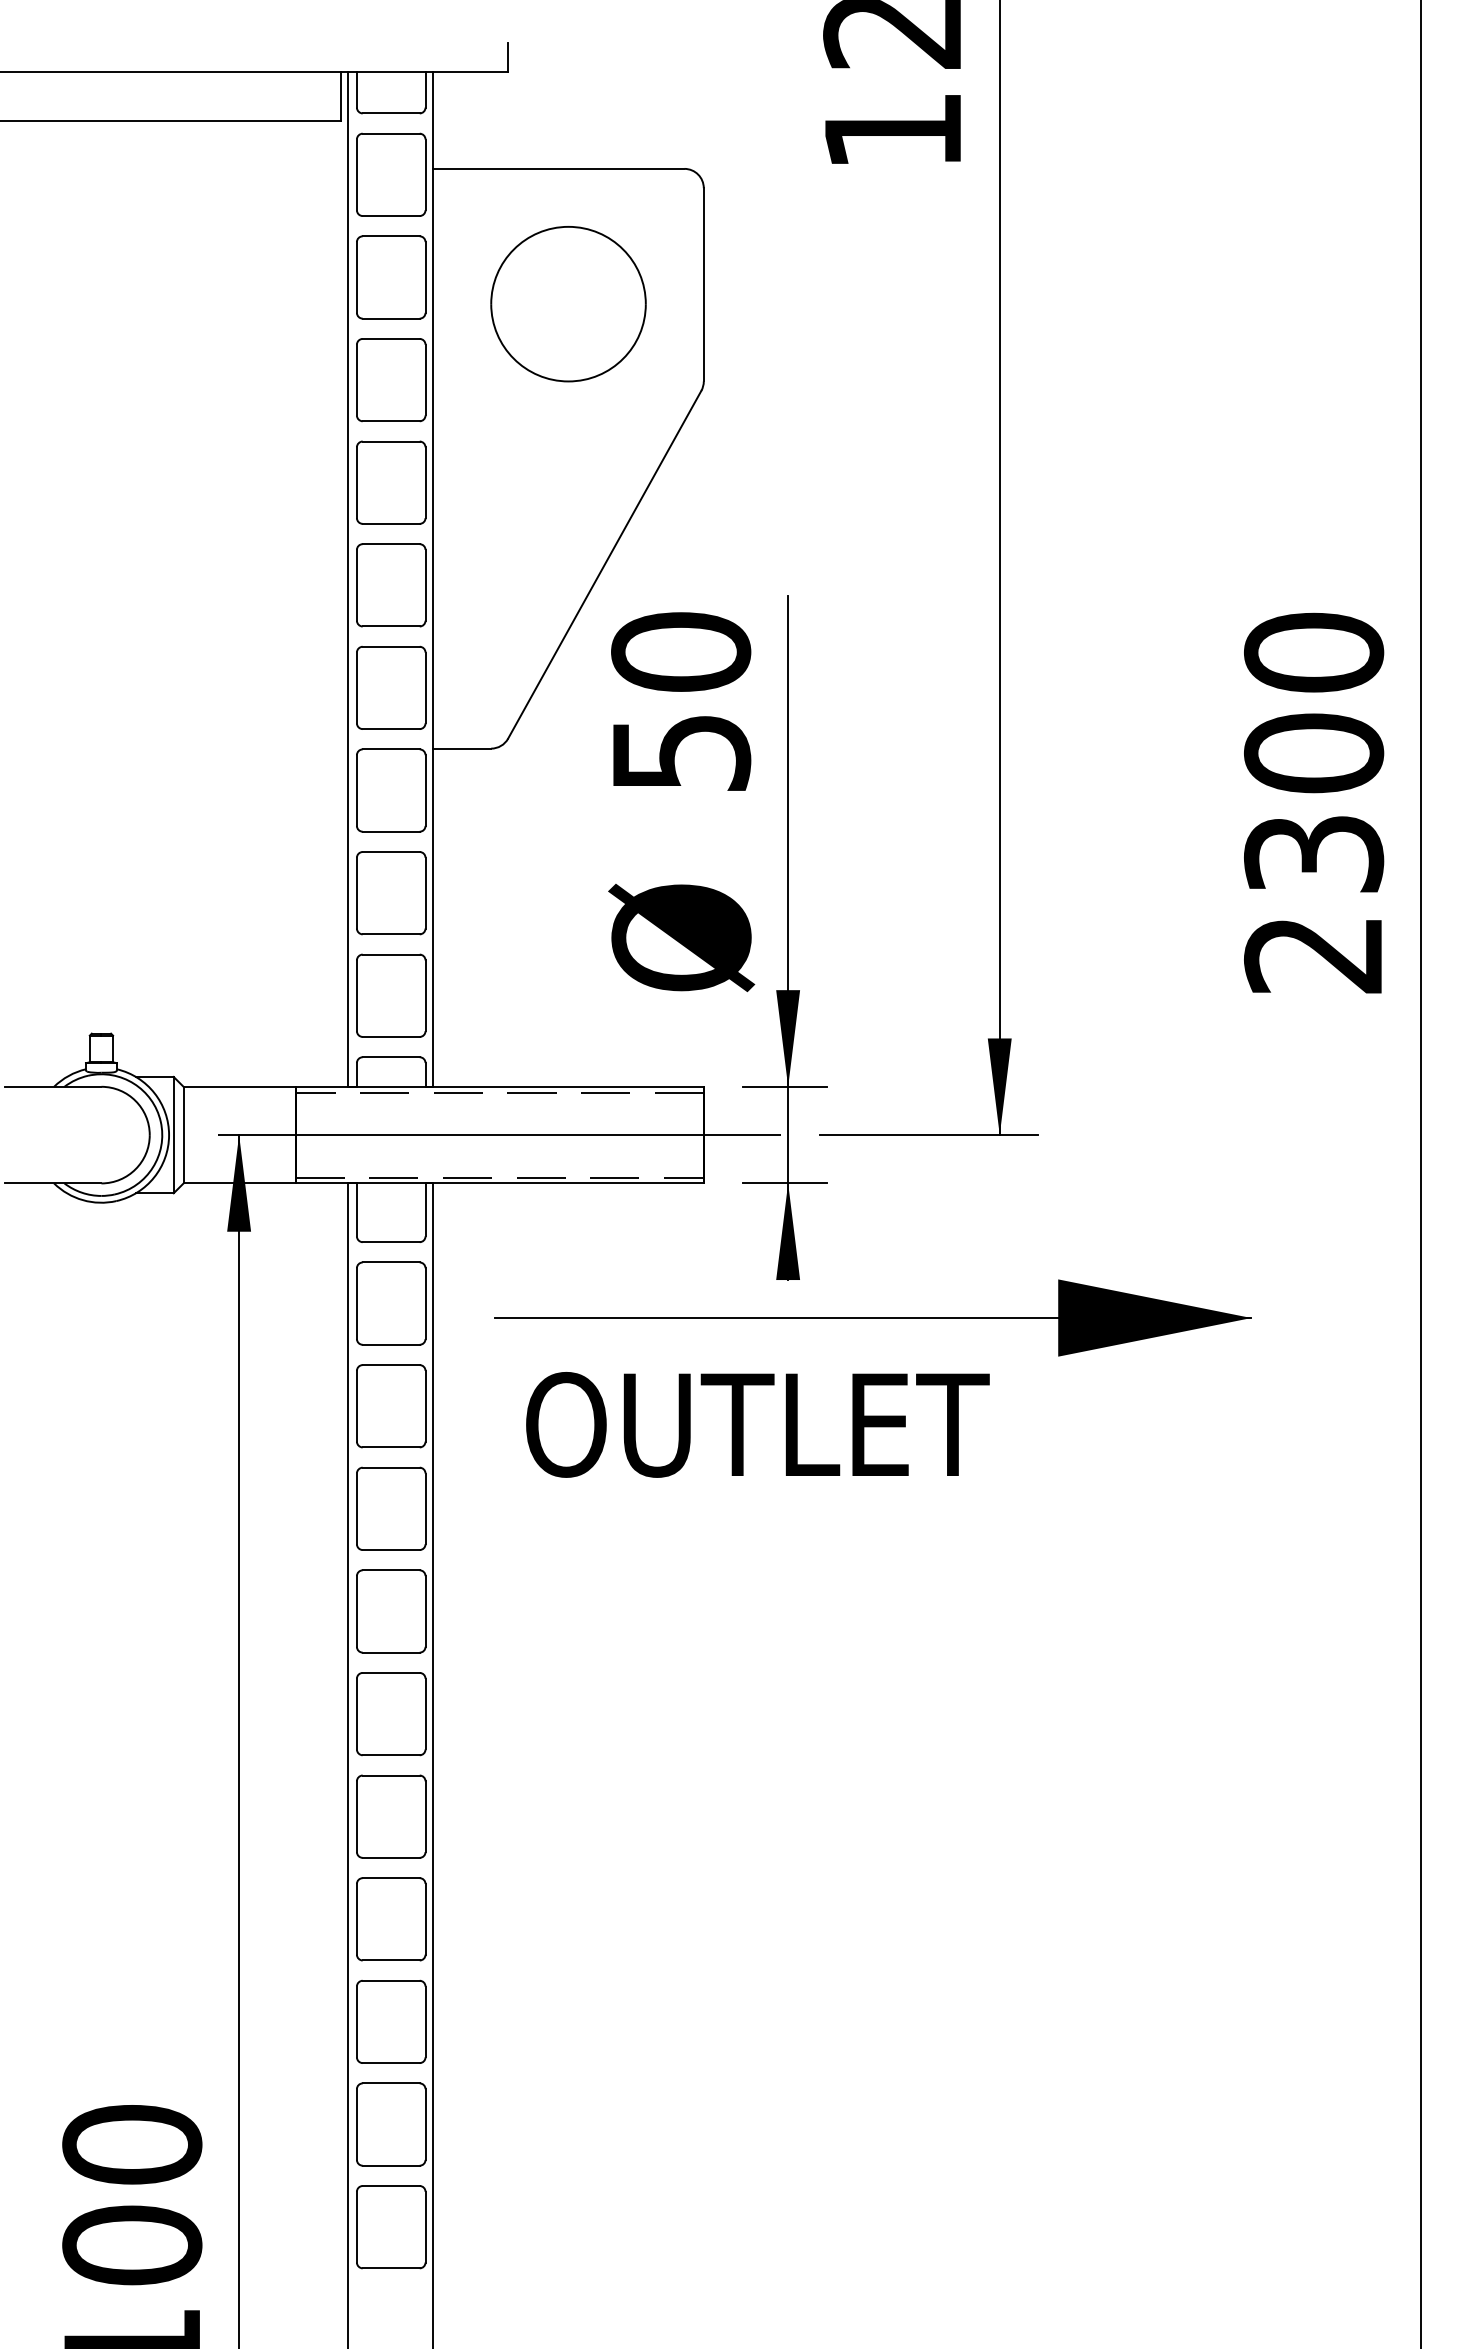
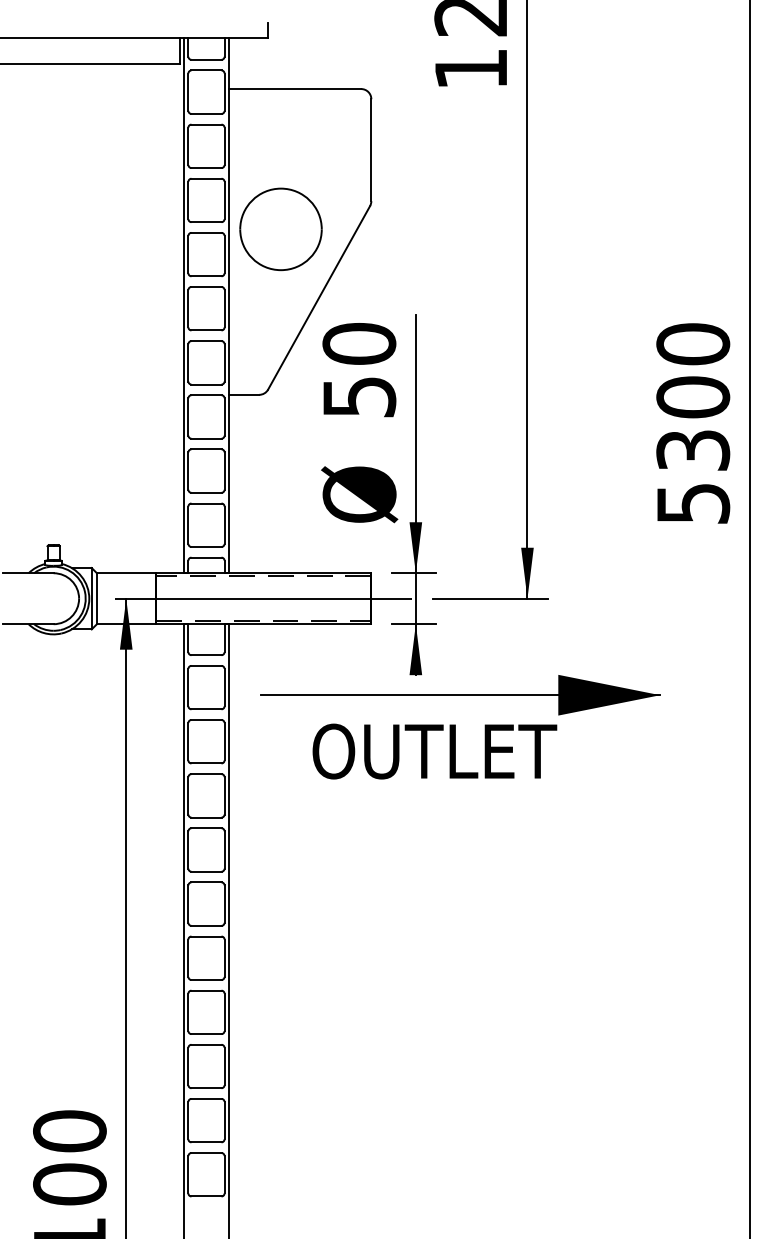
part: (567, 304) -> (280, 229), moved
text: (1314, 954) -> (693, 503), 2300 -> 5300
text: (757, 1424) -> (434, 751), moved

